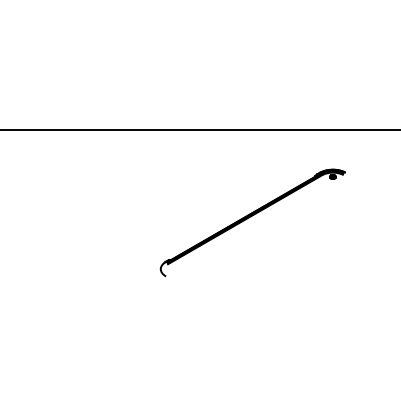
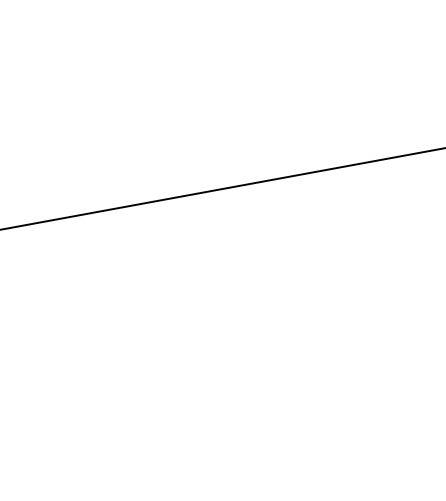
part: (252, 222) -> (243, 305), removed

